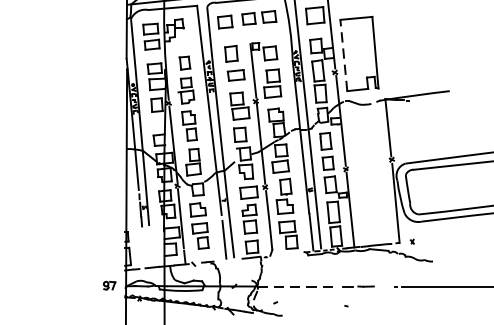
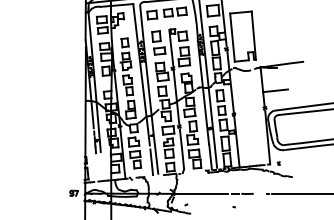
line: (343, 55) -> (232, 37), dashed -> solid
line: (407, 133) -> (275, 90), added
line: (296, 285) -> (200, 193), dashed -> solid

